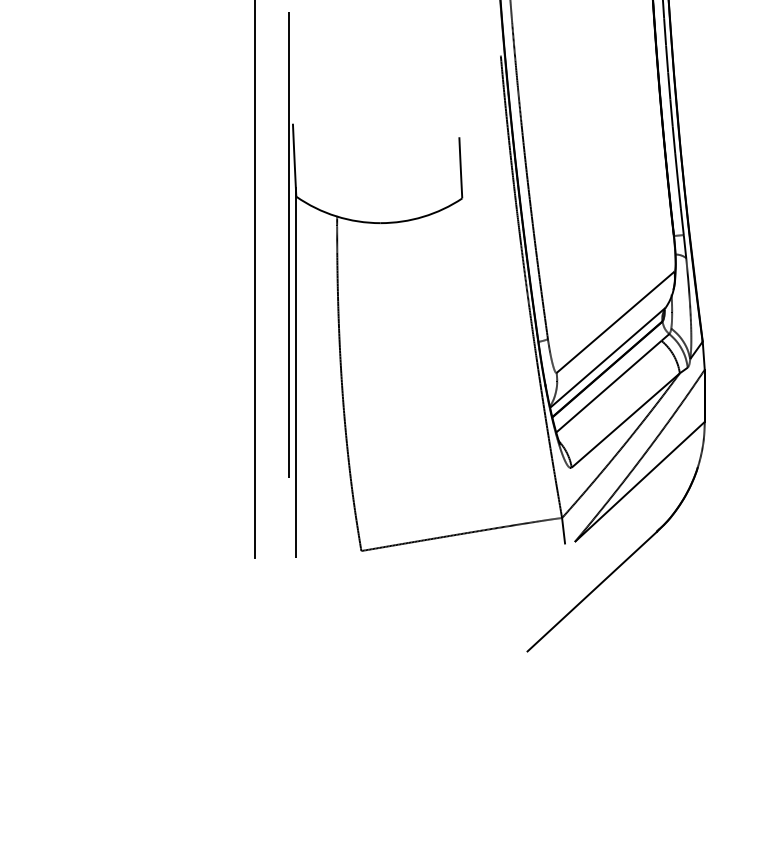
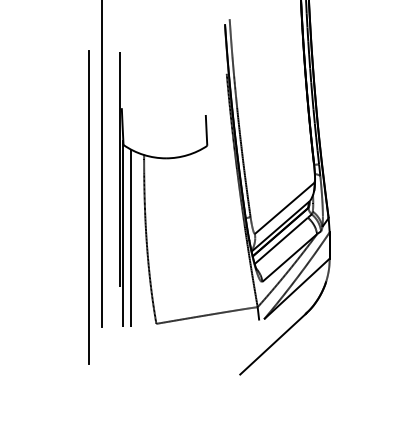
line: (228, 320) -> (89, 207), added
line: (310, 381) -> (130, 238), added

